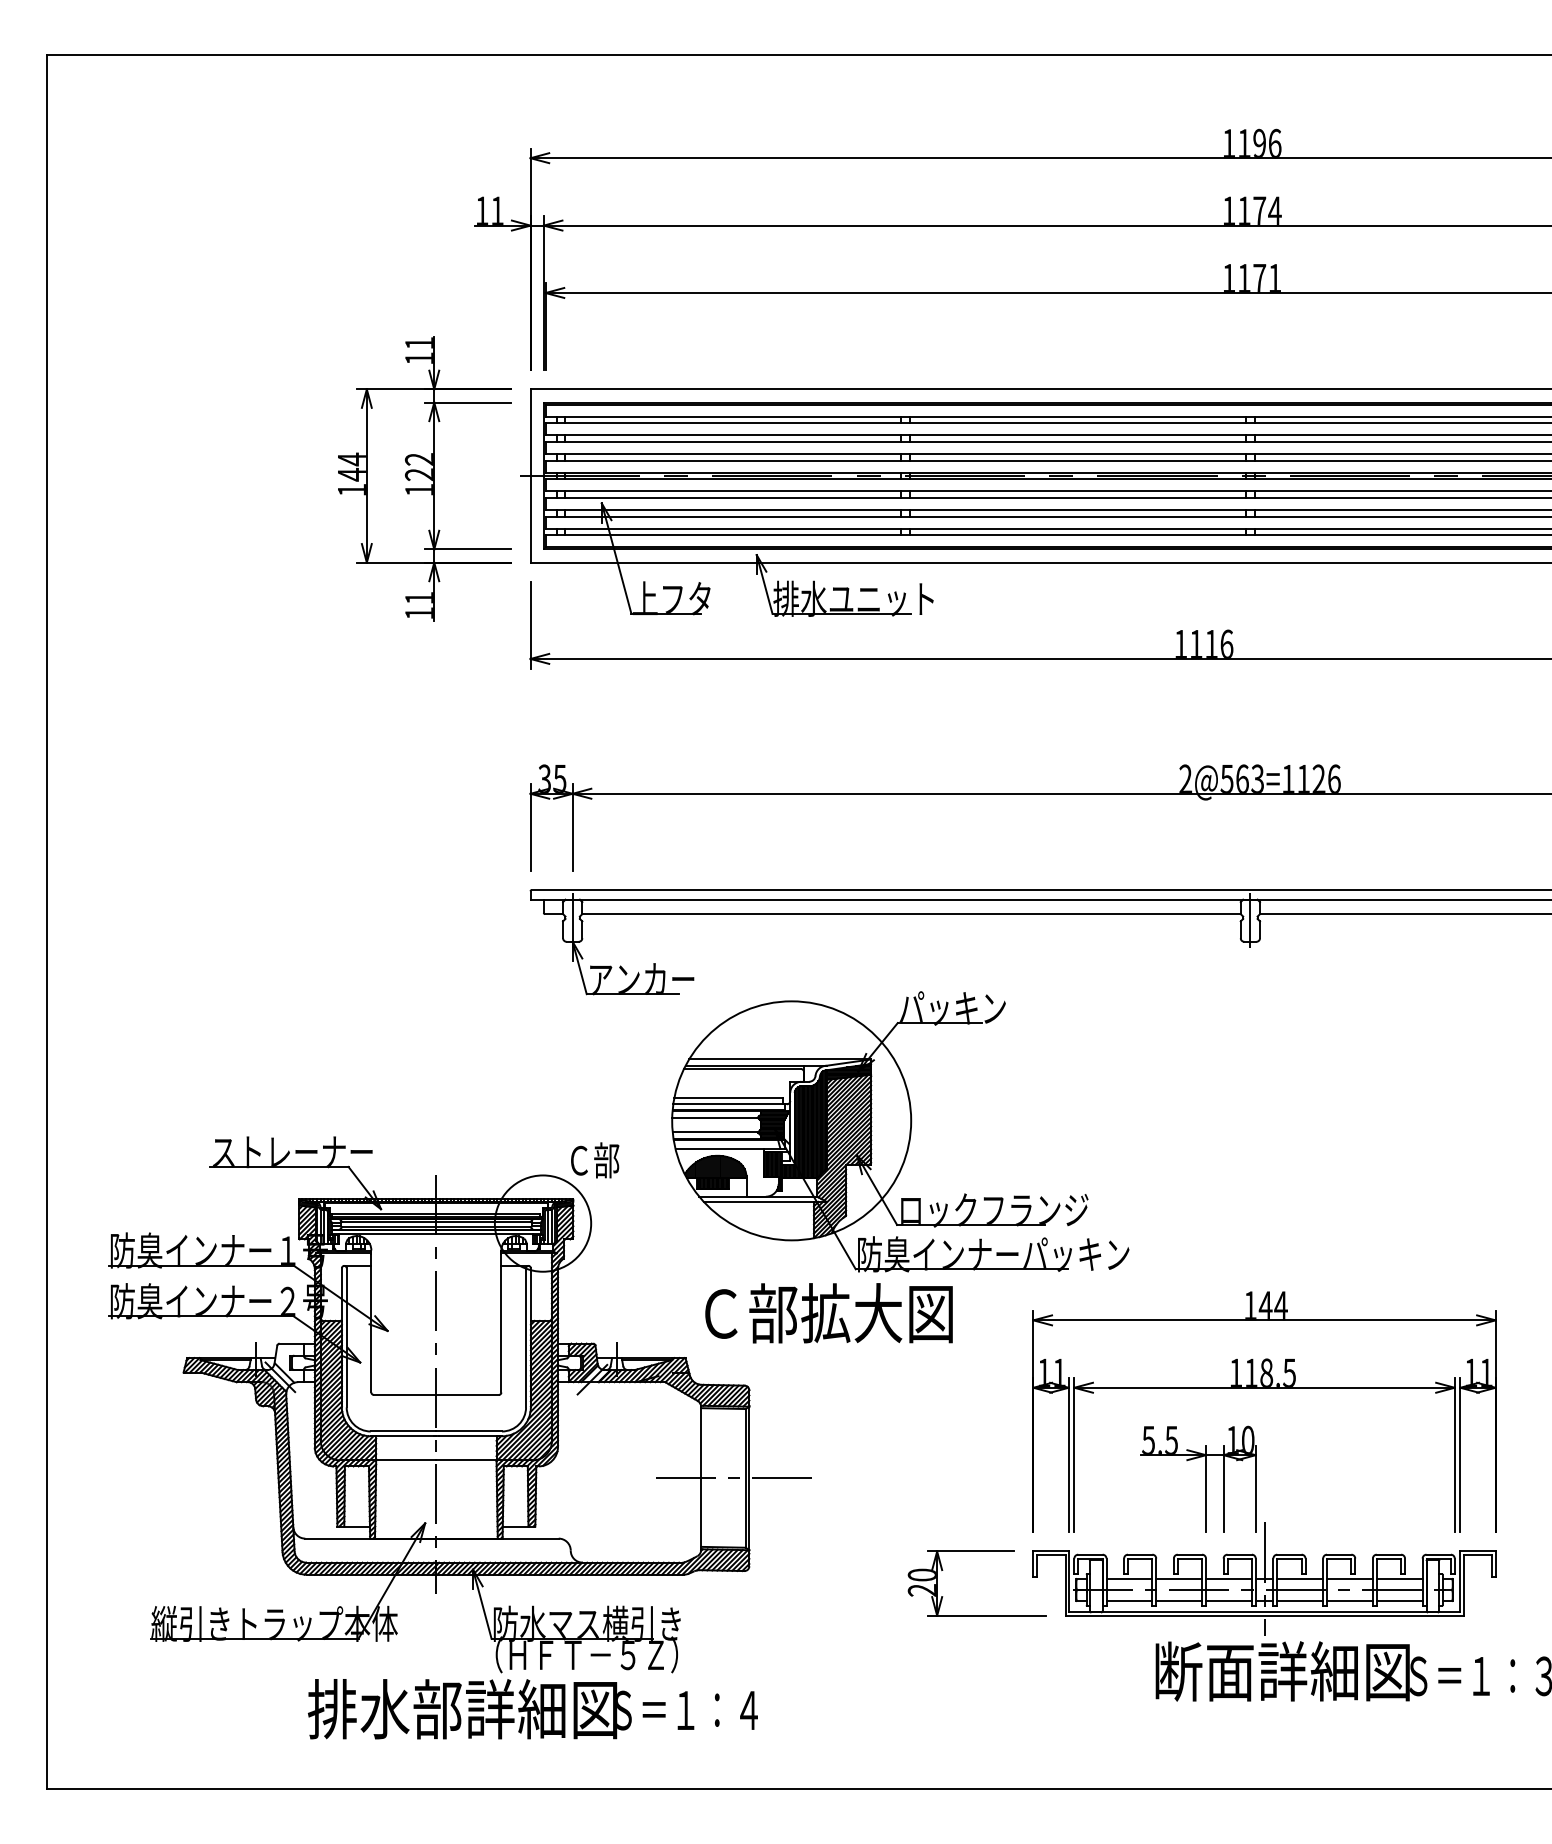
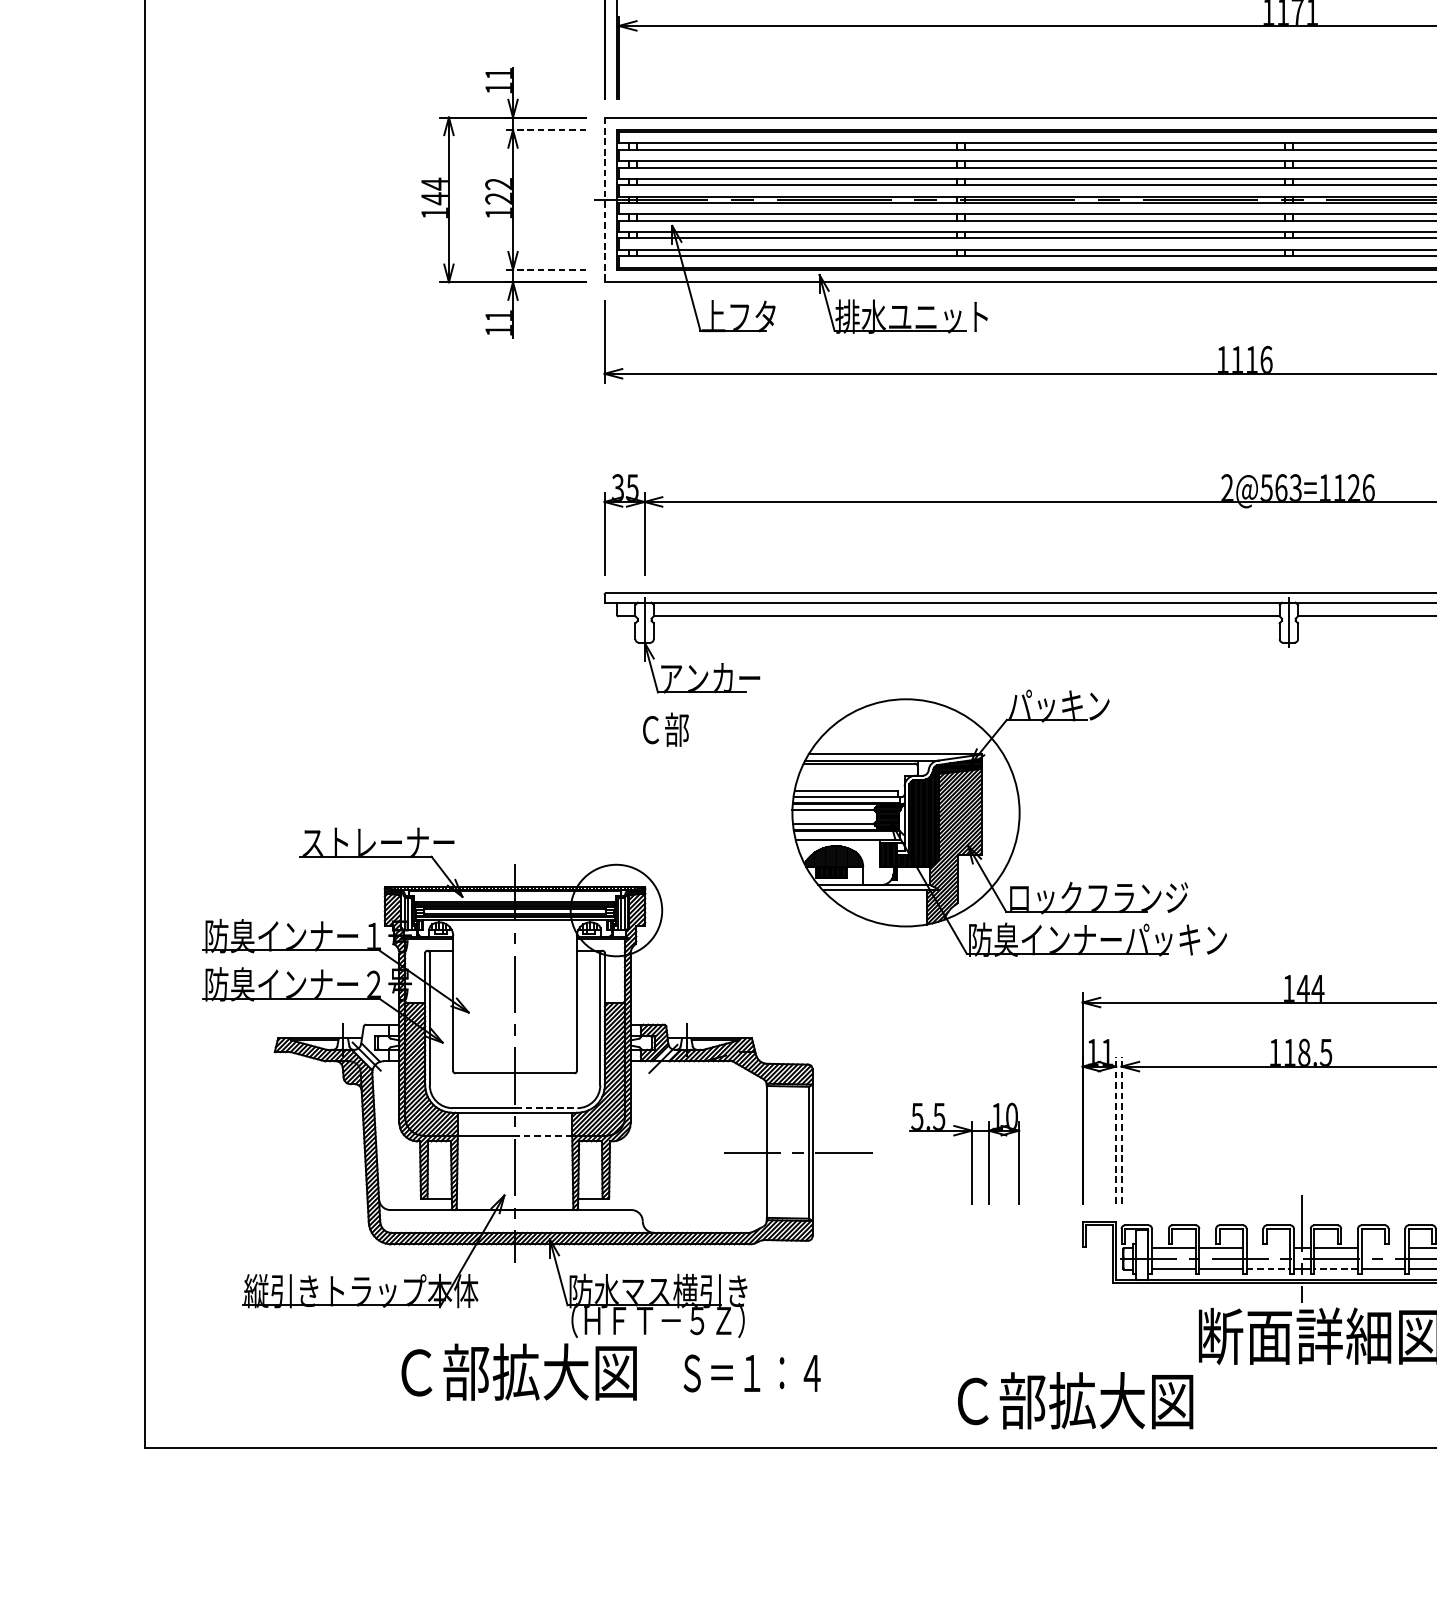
line: (467, 402) -> (544, 130), solid -> dashed
line: (530, 476) -> (604, 200), solid -> dashed
line: (467, 549) -> (544, 269), solid -> dashed
part: (900, 1131) -> (1009, 823), moved
text: (595, 1160) -> (666, 729), moved
text: (828, 1313) -> (1075, 1400), moved
line: (469, 1431) -> (546, 1108), solid -> dashed
line: (1068, 1454) -> (1115, 1130), solid -> dashed
line: (1074, 1454) -> (1121, 1130), solid -> dashed
line: (465, 1460) -> (542, 1135), solid -> dashed
part: (1205, 1478) -> (971, 1152), moved
part: (976, 1551) -> (1028, 1222), removed
line: (1228, 1578) -> (1268, 1247), removed
line: (1349, 1578) -> (1383, 1247), removed
line: (1228, 1601) -> (1268, 1269), solid -> dashed
line: (1300, 1601) -> (1336, 1269), solid -> dashed
text: (462, 1709) -> (539, 1372), 排水部詳細図 -> Ｃ部拡大図

